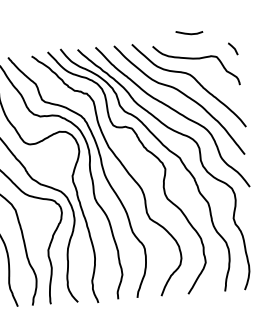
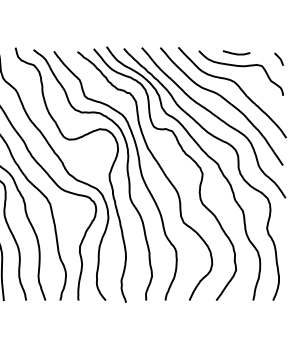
line: (189, 33) -> (236, 53), moved

